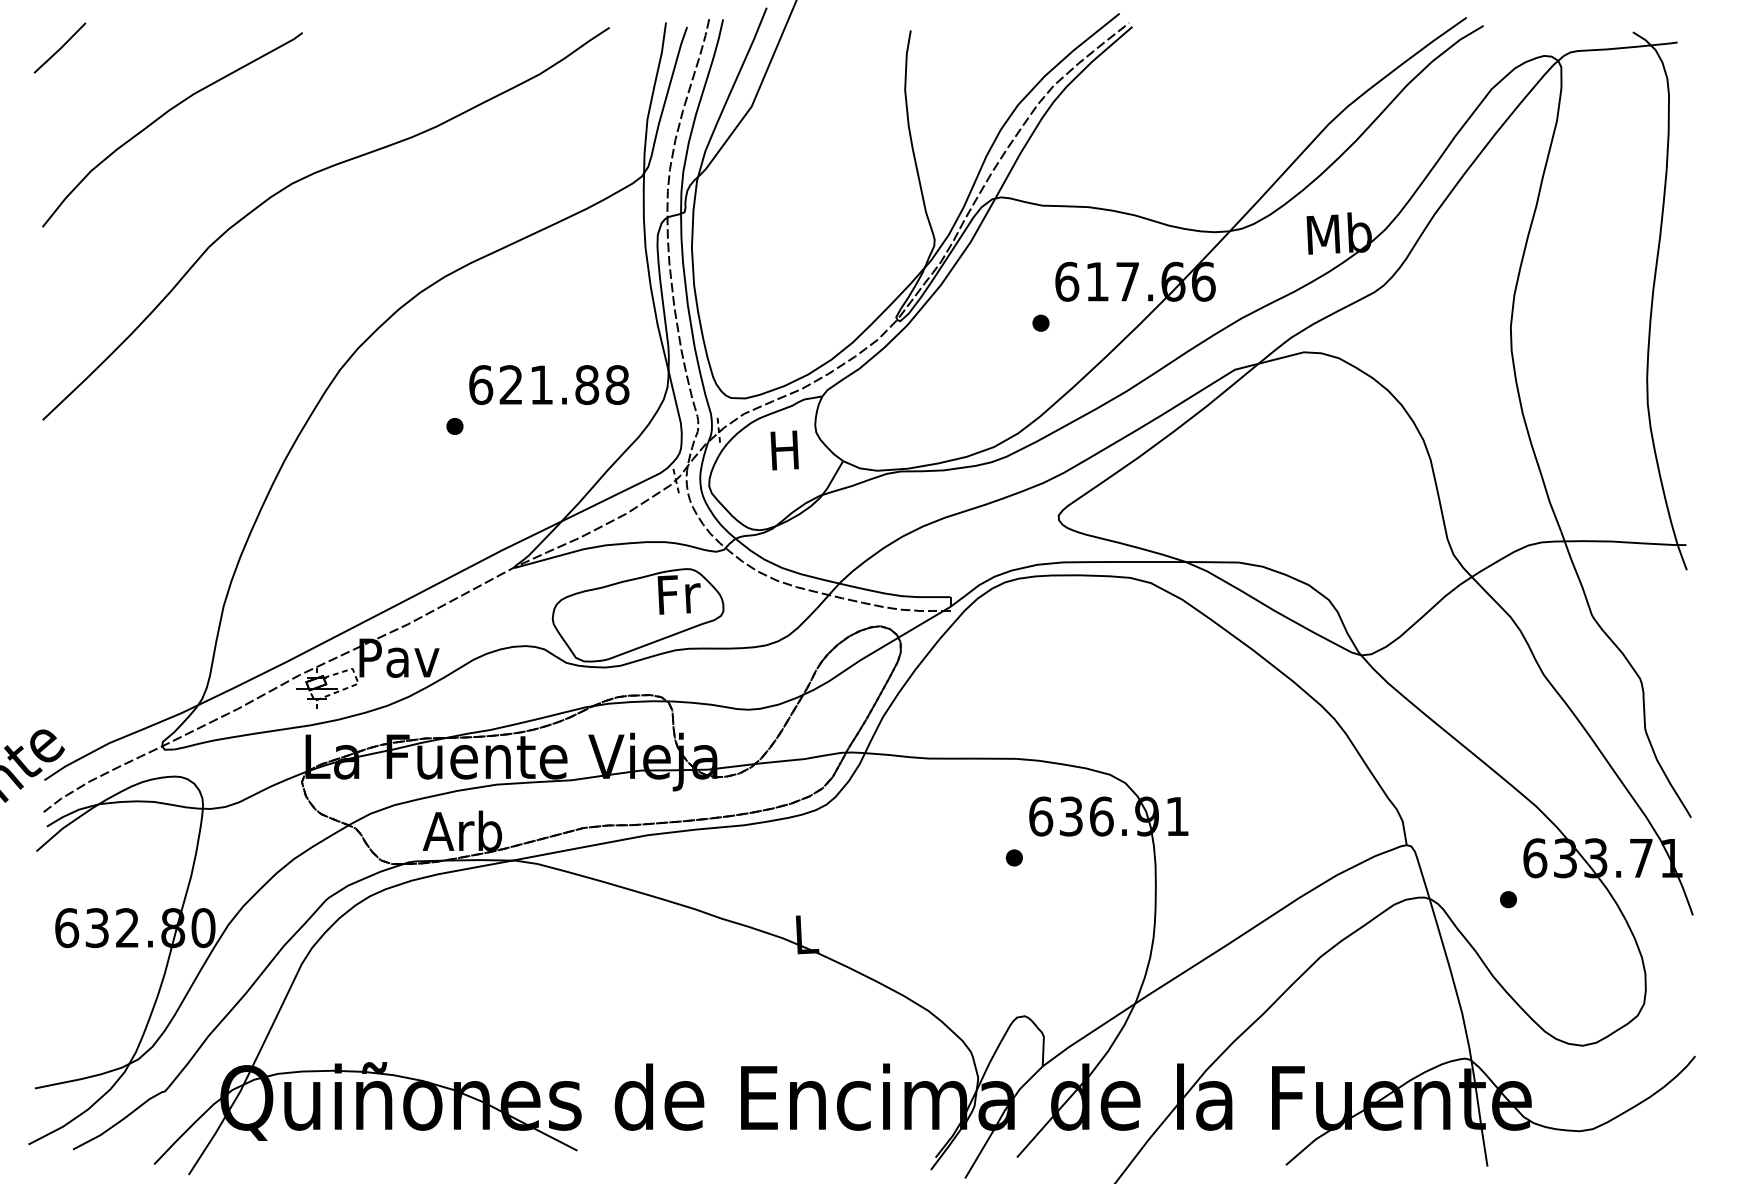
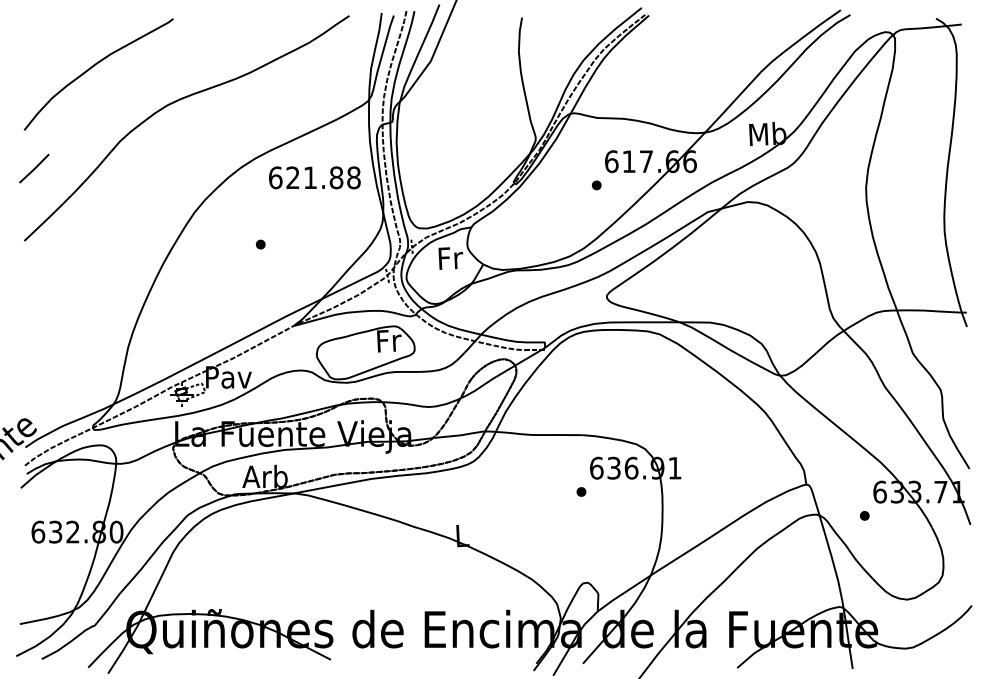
line: (60, 47) -> (34, 168), moved
text: (548, 384) -> (314, 177), moved
text: (785, 450) -> (450, 258), H -> Fr

